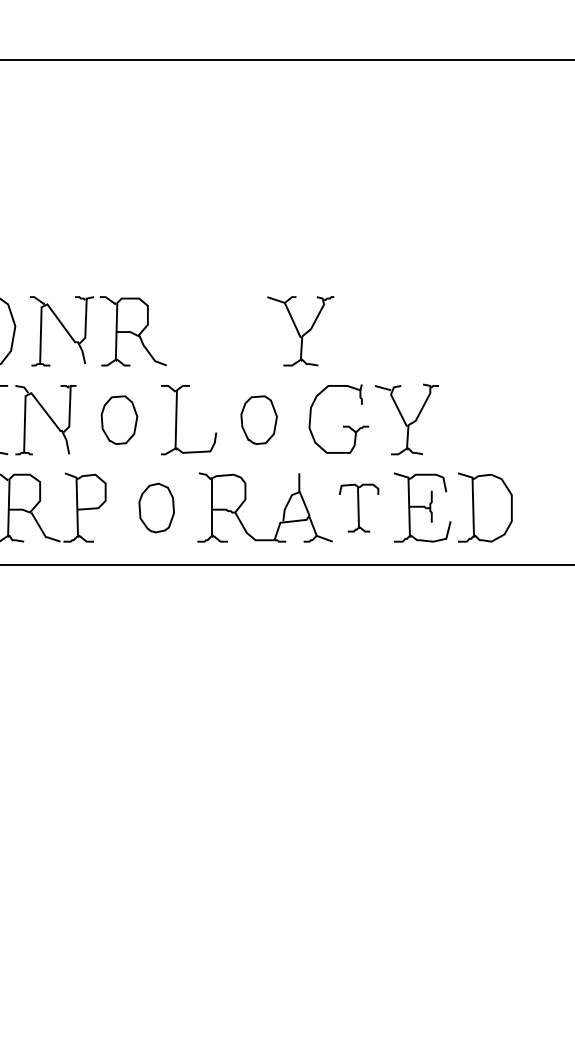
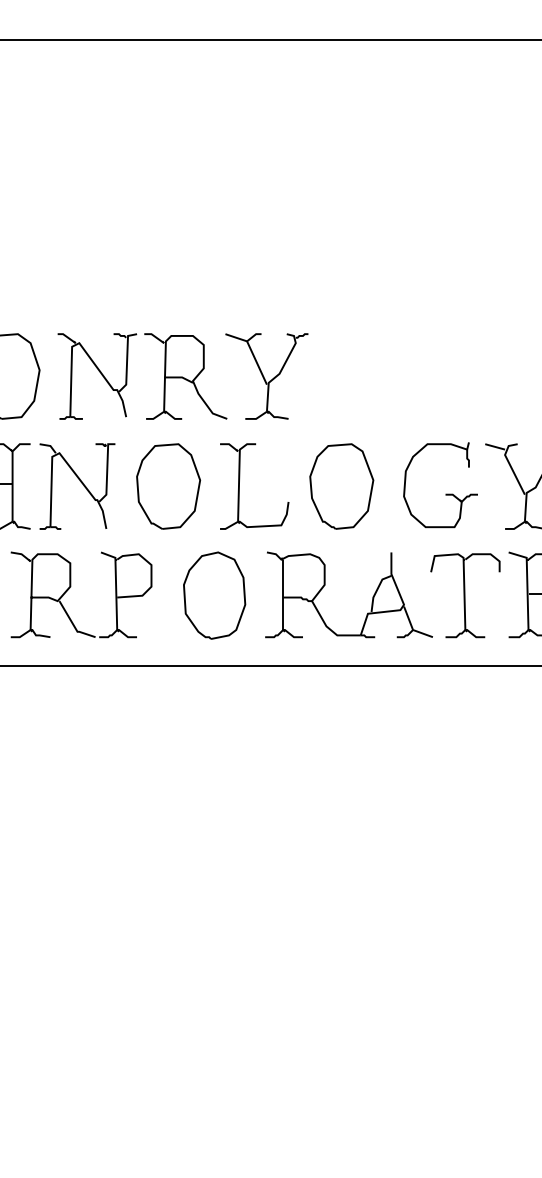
part: (300, 331) -> (266, 376), moved
part: (119, 420) -> (168, 487), size x1.43
part: (258, 420) -> (340, 487), size x1.43
part: (156, 507) -> (214, 594), size x1.43
part: (358, 507) -> (464, 594), size x1.43

